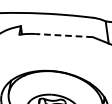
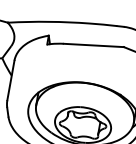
line: (63, 35) -> (93, 45), dashed -> solid

